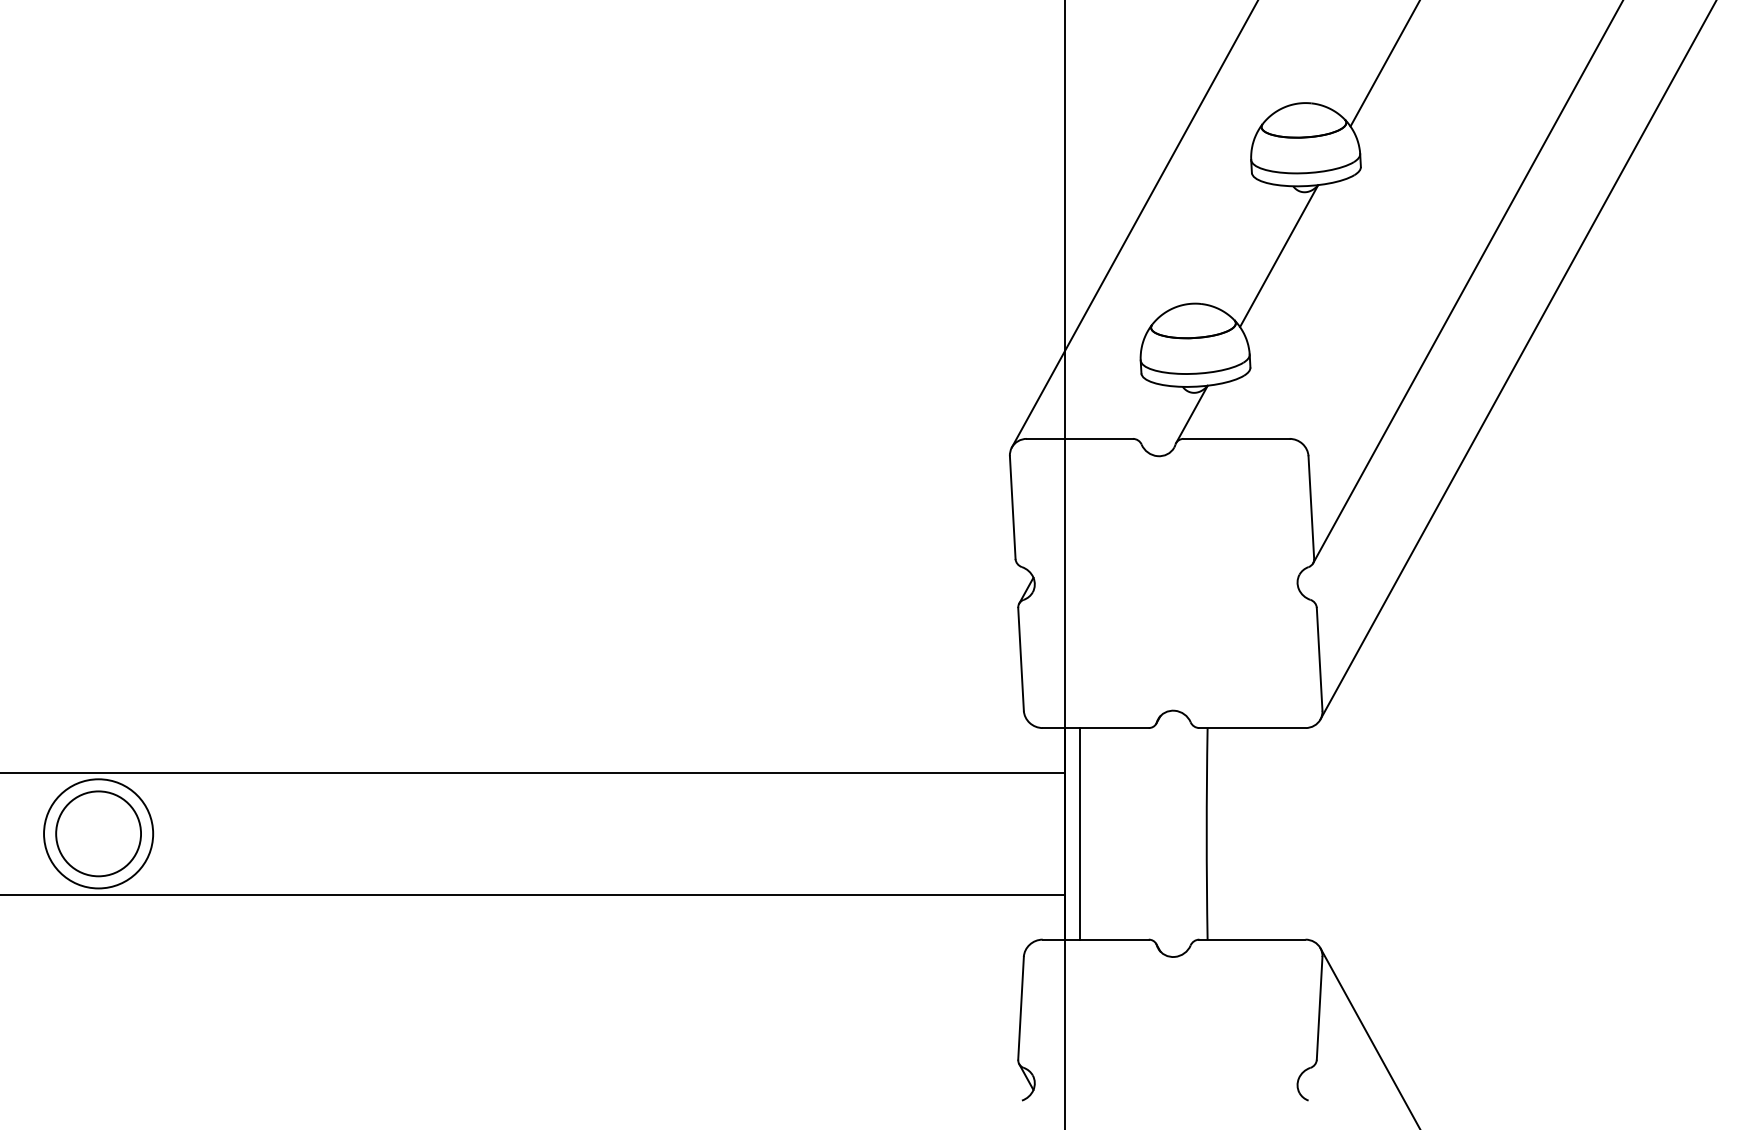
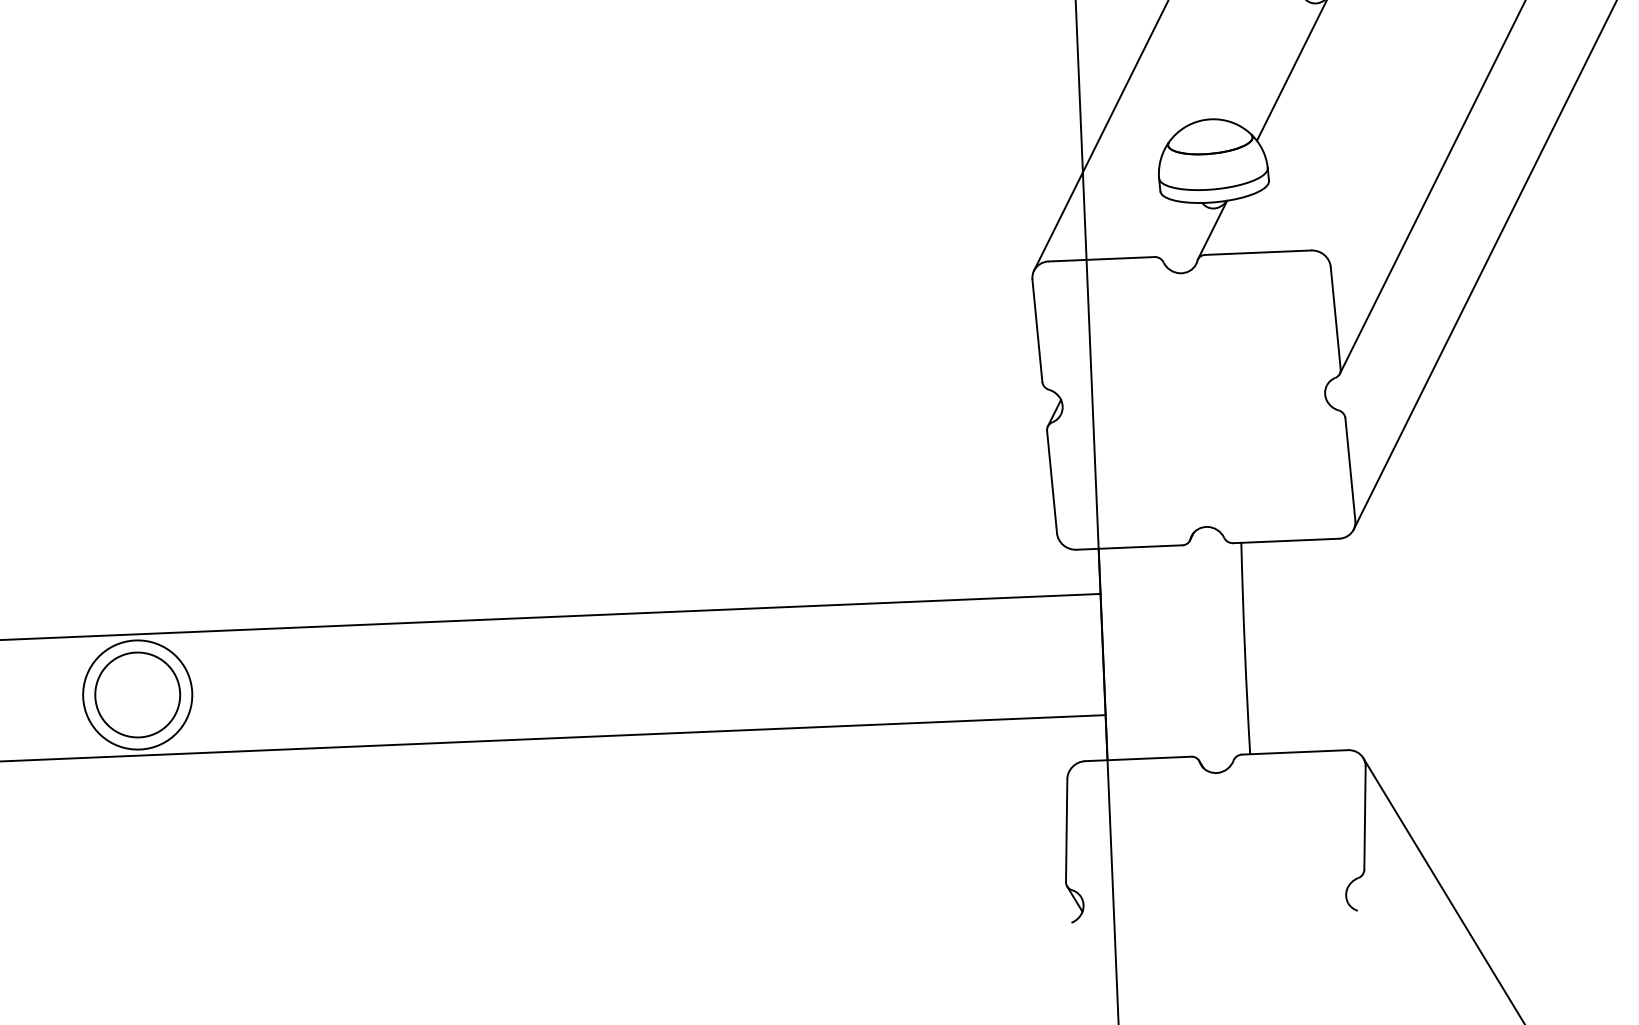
line: (1079, 833) -> (1117, 653), removed

